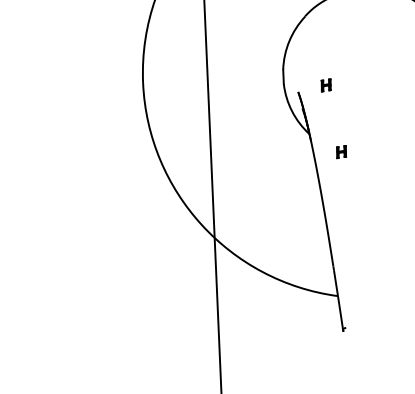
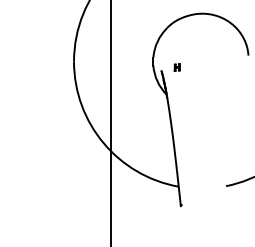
part: (340, 152) -> (183, 105), removed

